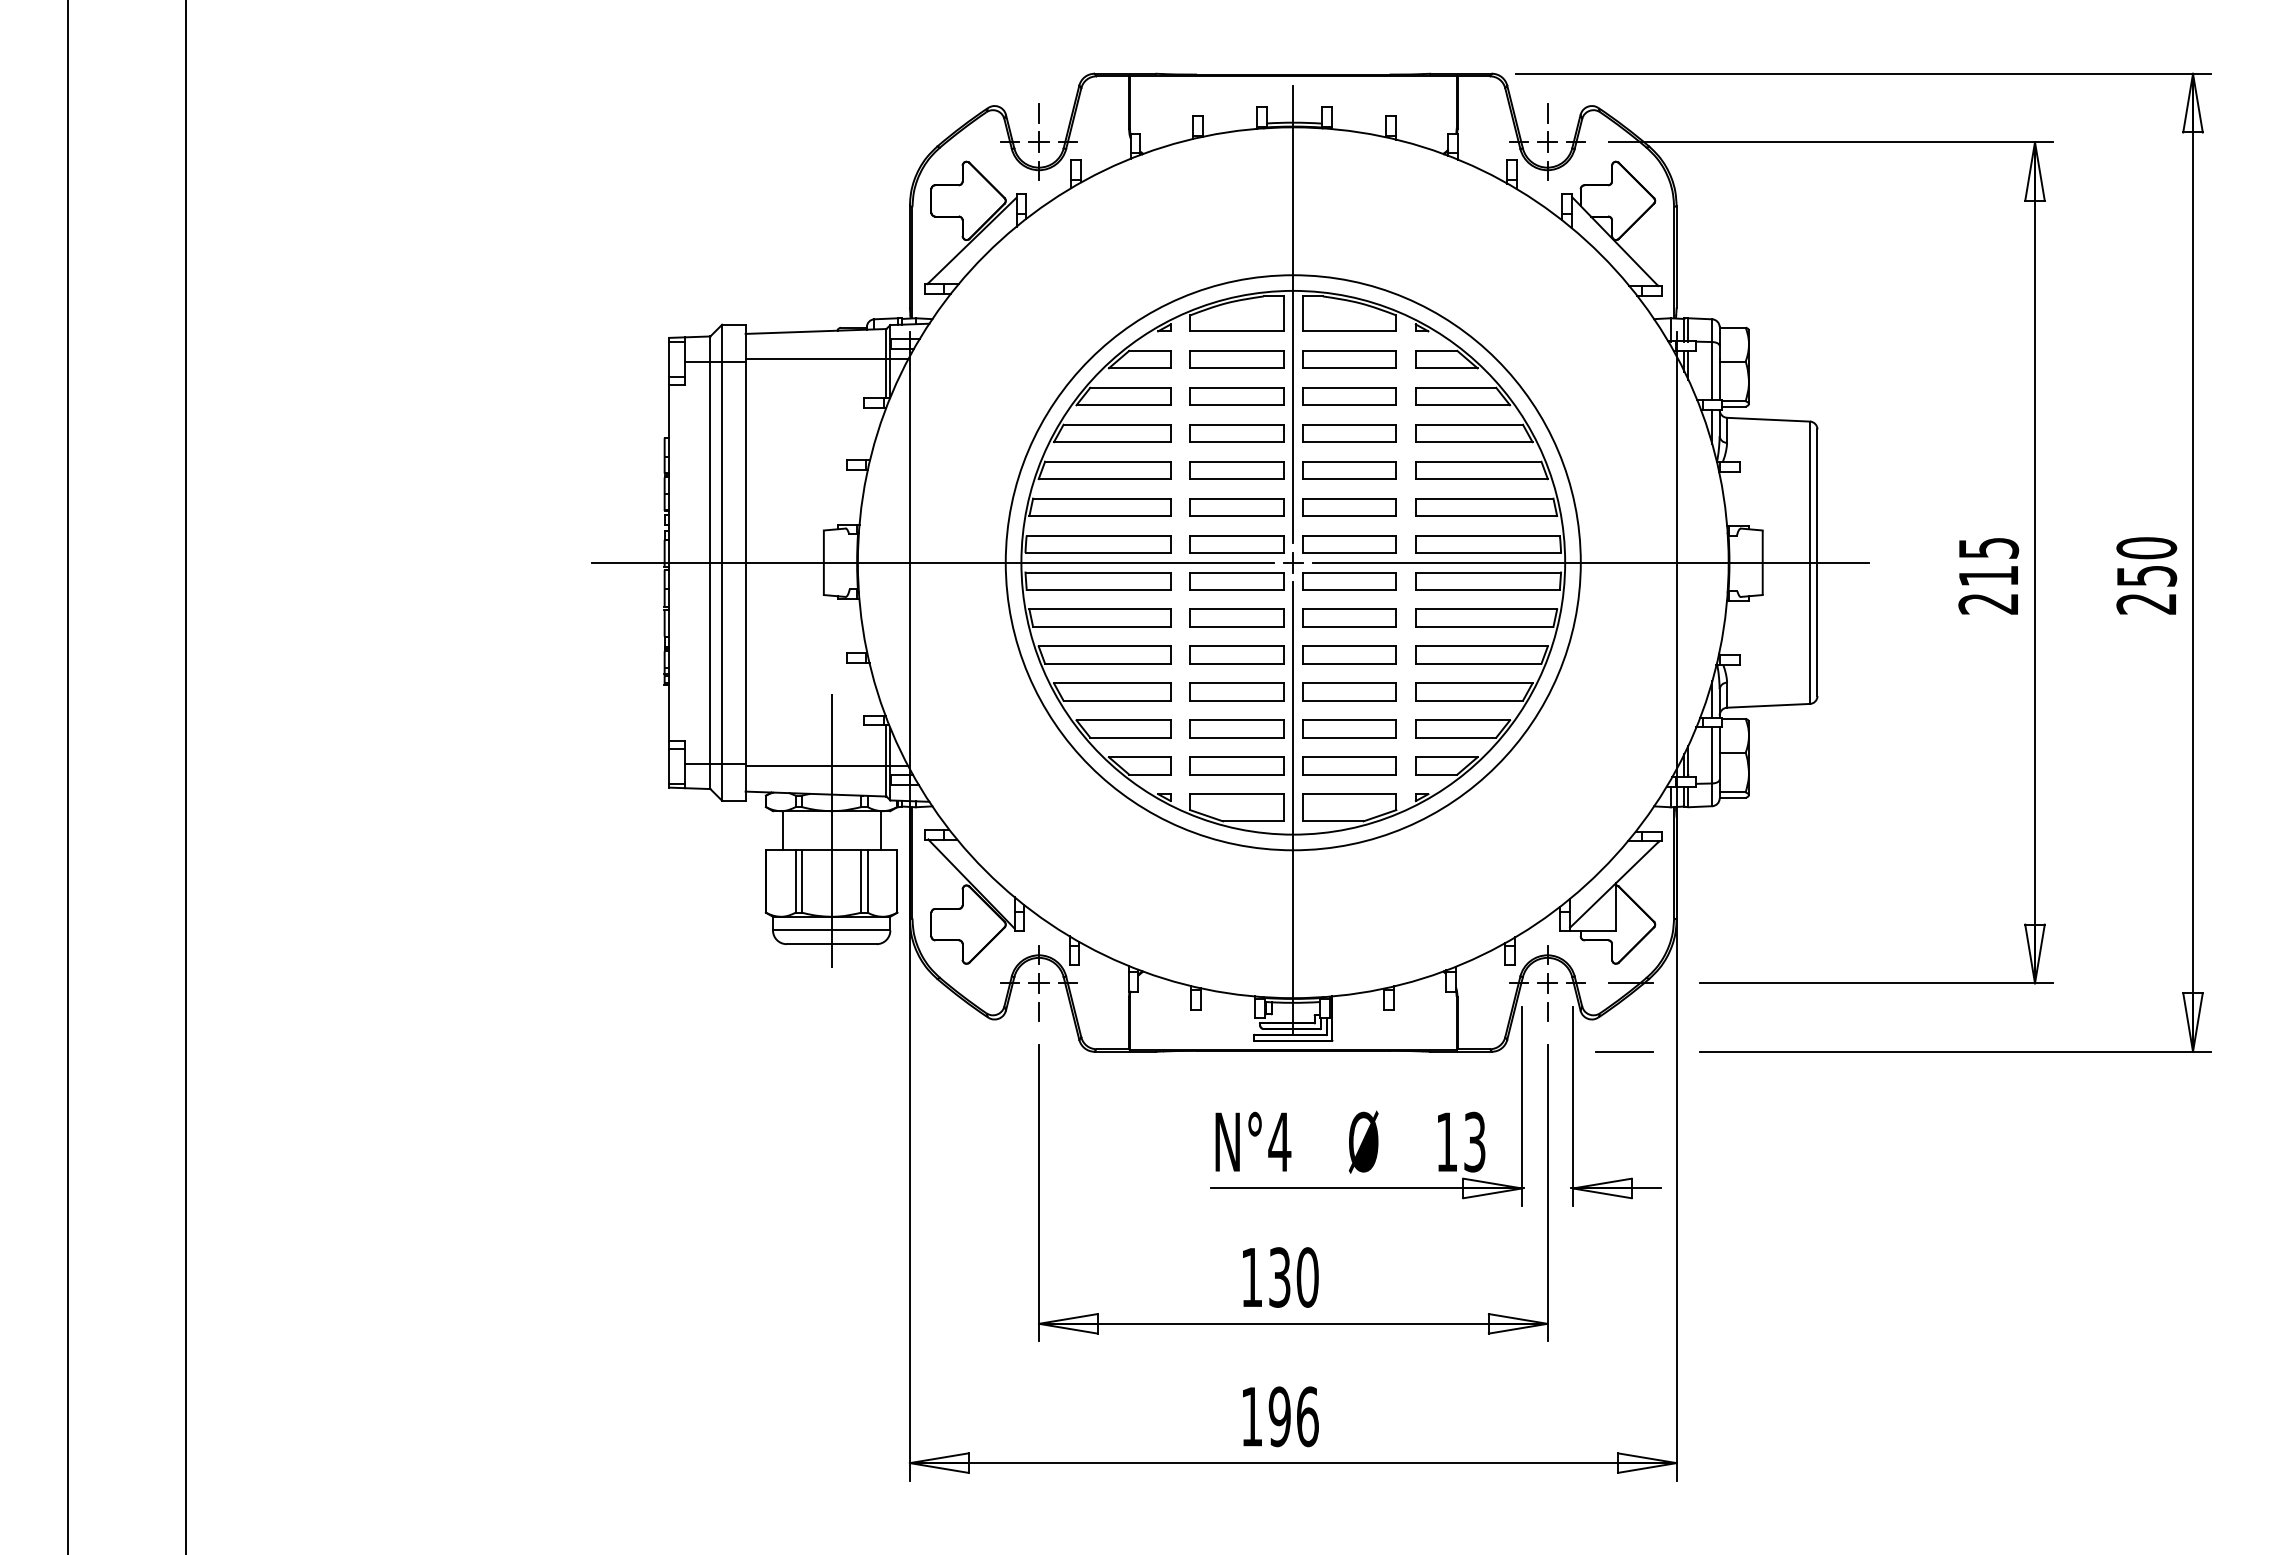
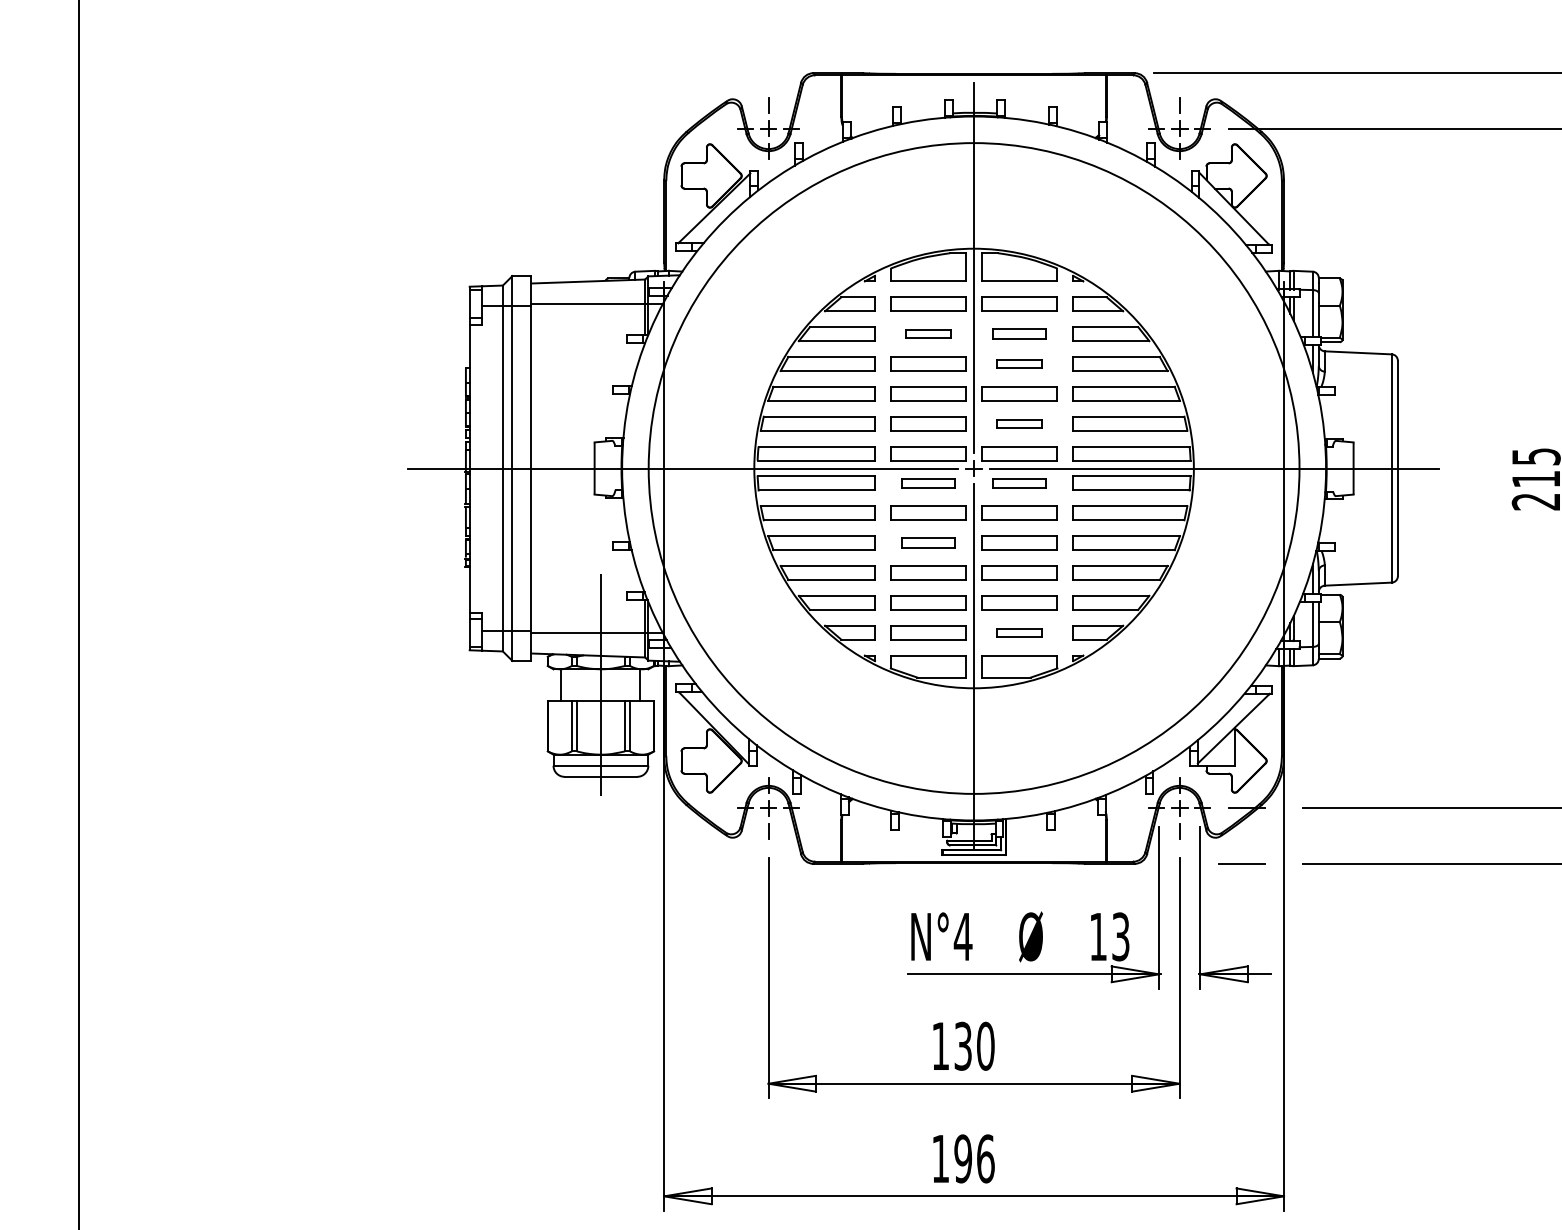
part: (1236, 396) -> (928, 334), size x0.6
part: (1349, 396) -> (1019, 334), size x0.7
part: (1349, 433) -> (1019, 364), size x0.6
part: (1349, 507) -> (1019, 423), size x0.6
circle: (1292, 562) -> (973, 468), size x1.4
part: (1236, 581) -> (928, 483), size x0.7
part: (1349, 581) -> (1019, 483), size x0.7
part: (1236, 654) -> (928, 542), size x0.7
part: (1349, 765) -> (1019, 632), size x0.6

